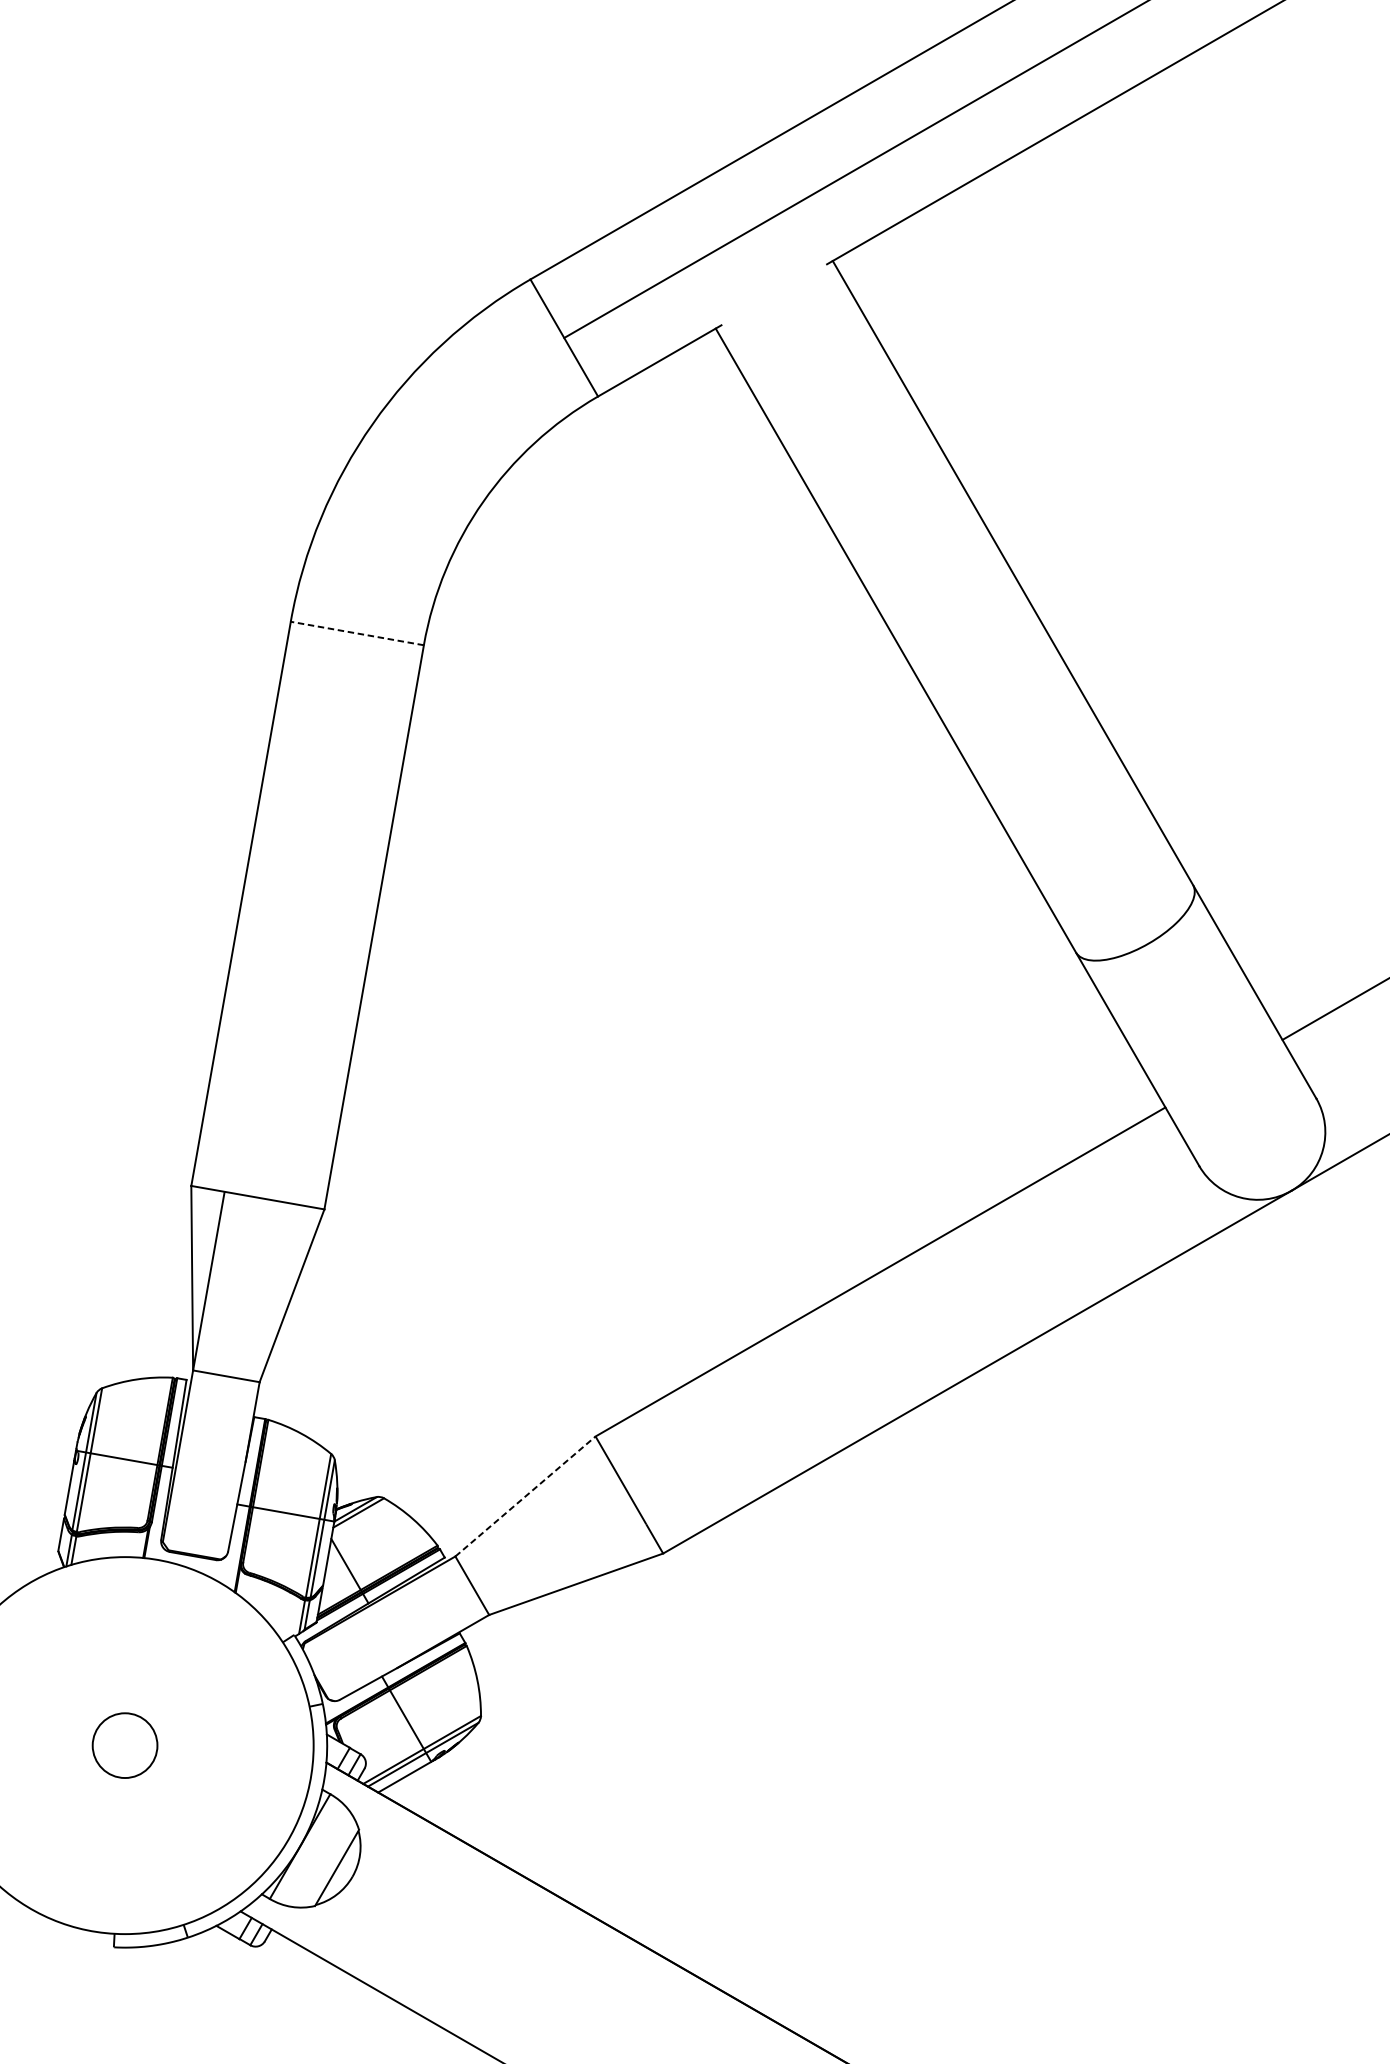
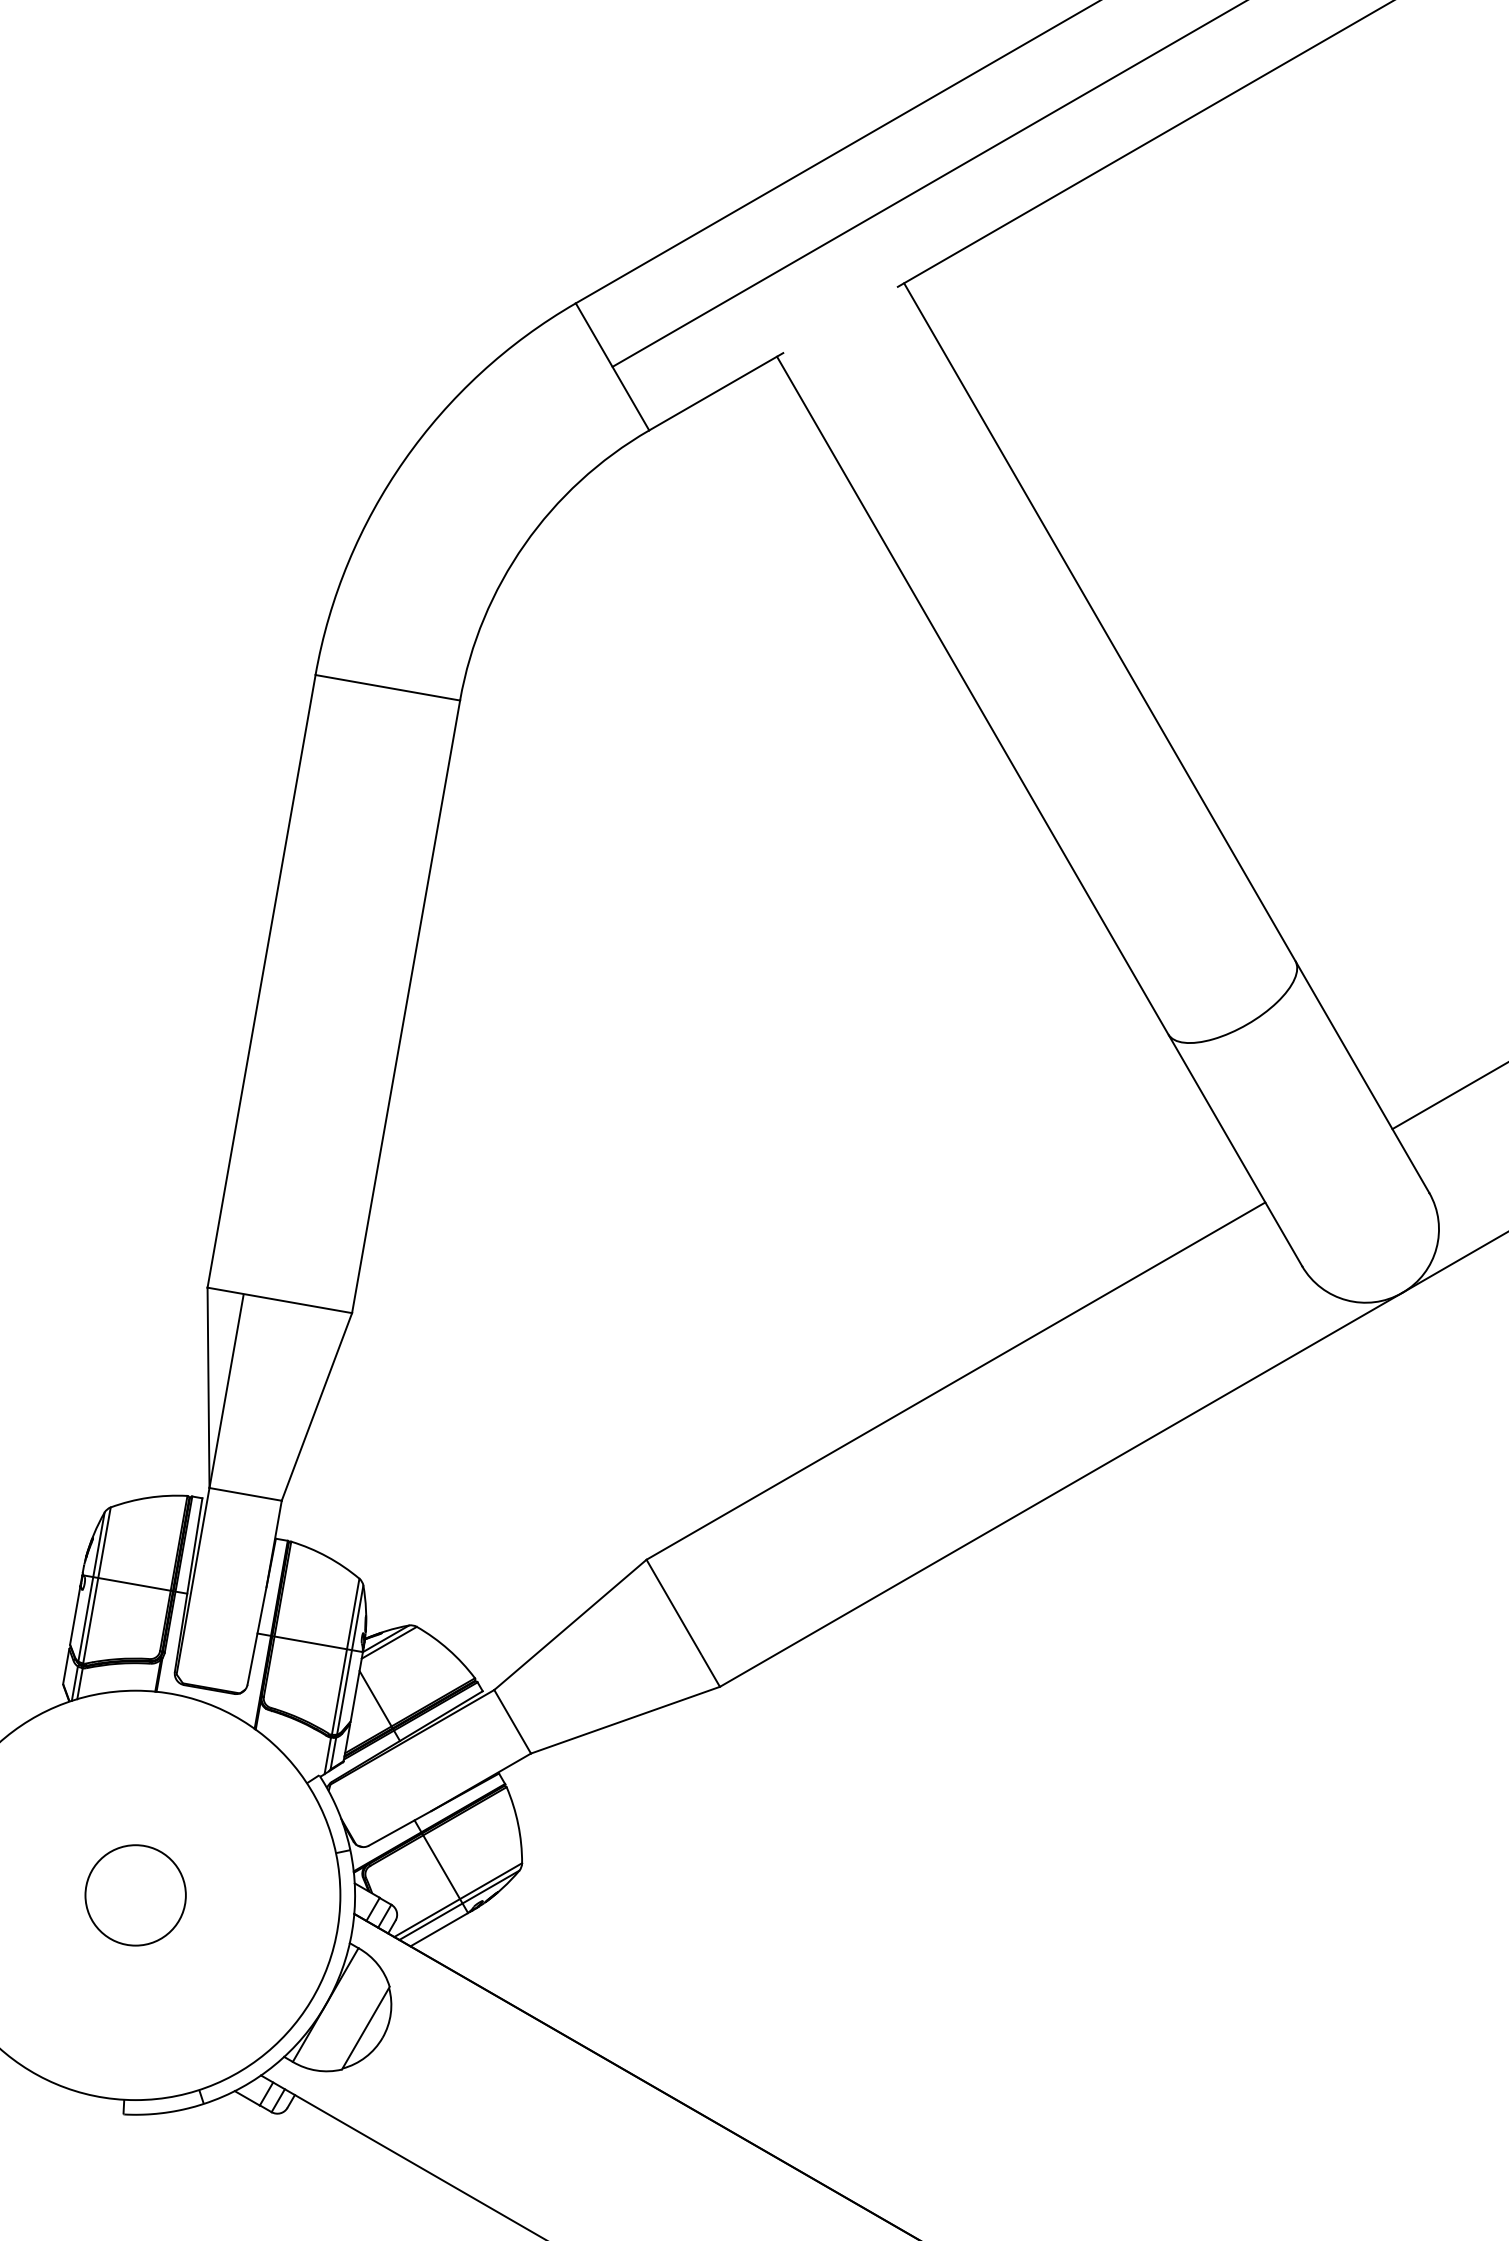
line: (357, 633) -> (387, 687), dashed -> solid
line: (525, 1496) -> (570, 1624), dashed -> solid
circle: (124, 1745) -> (135, 1895), size x1.43

